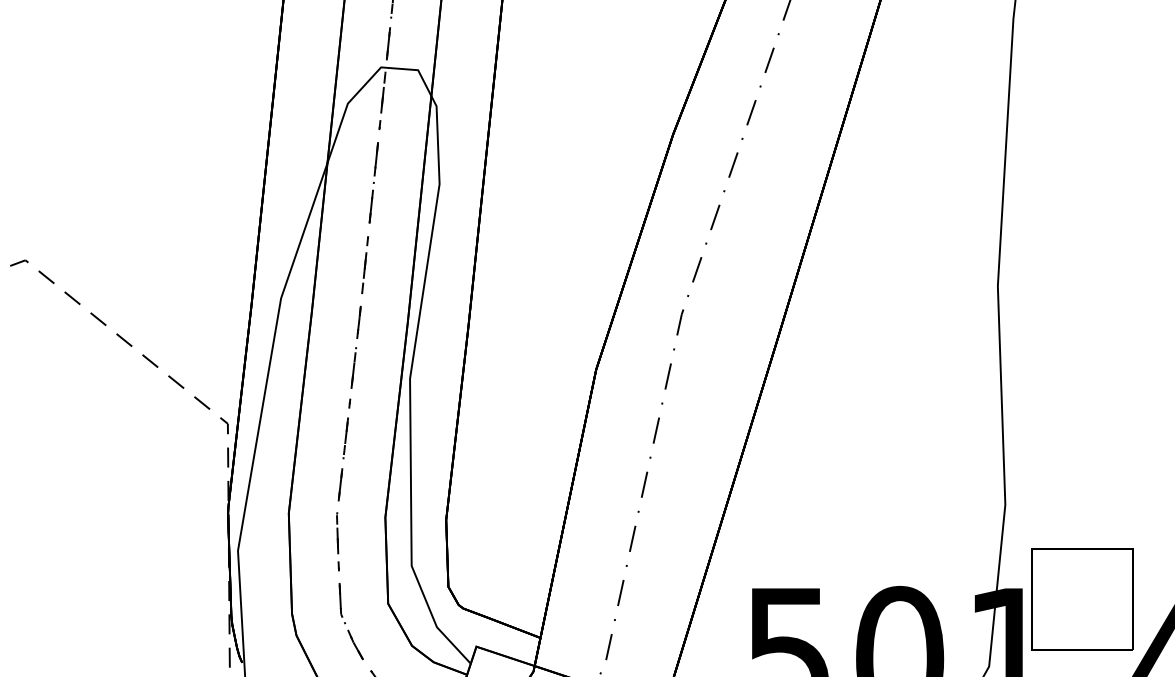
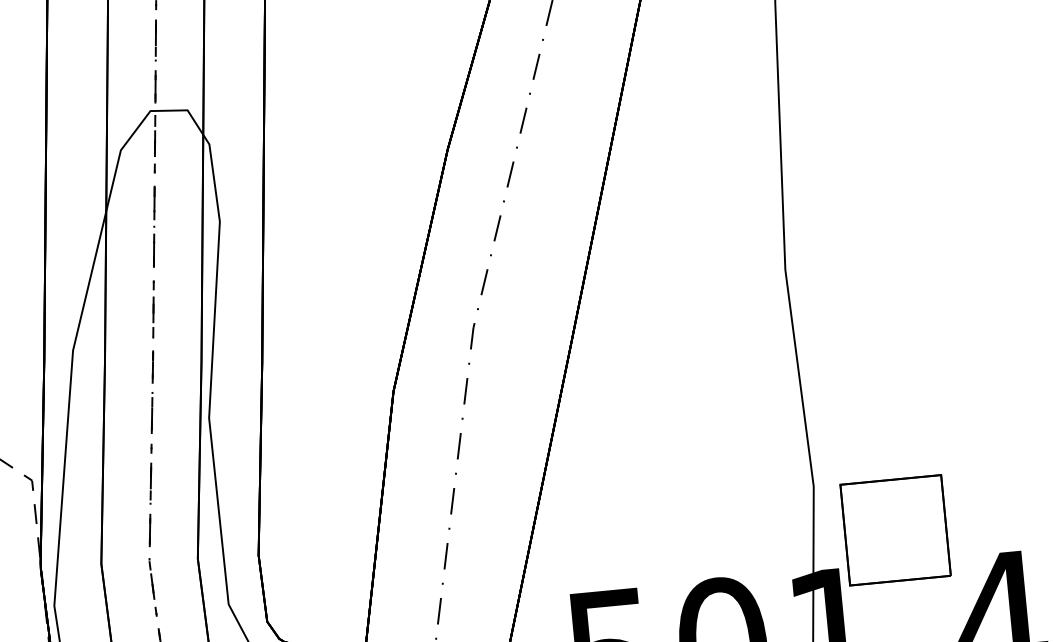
part: (1082, 599) -> (895, 530), moved

